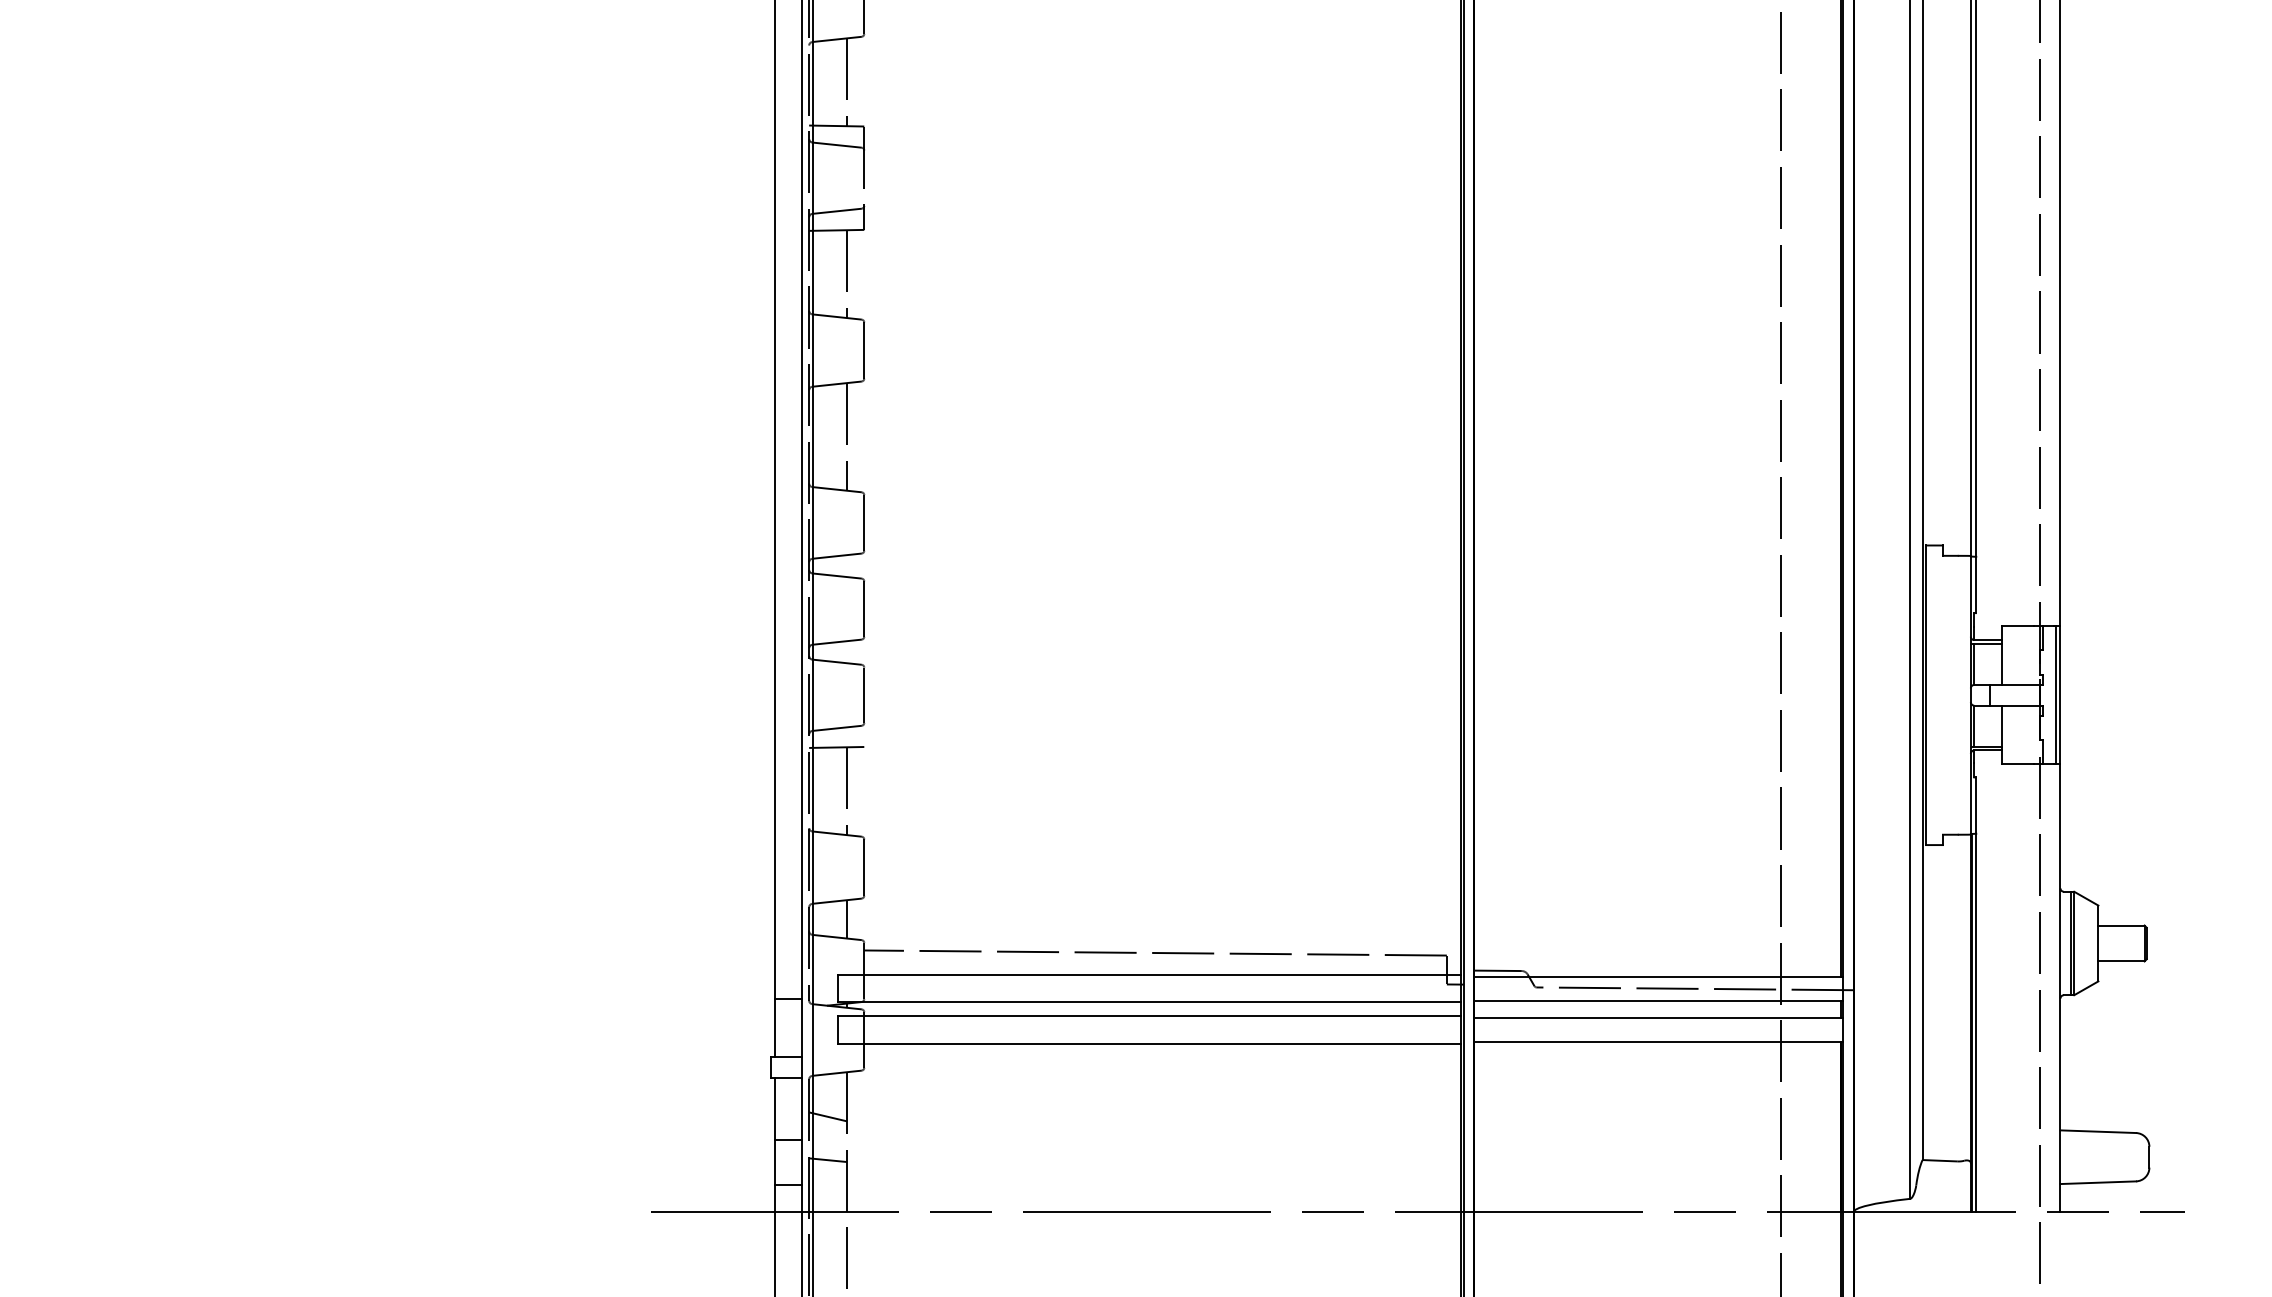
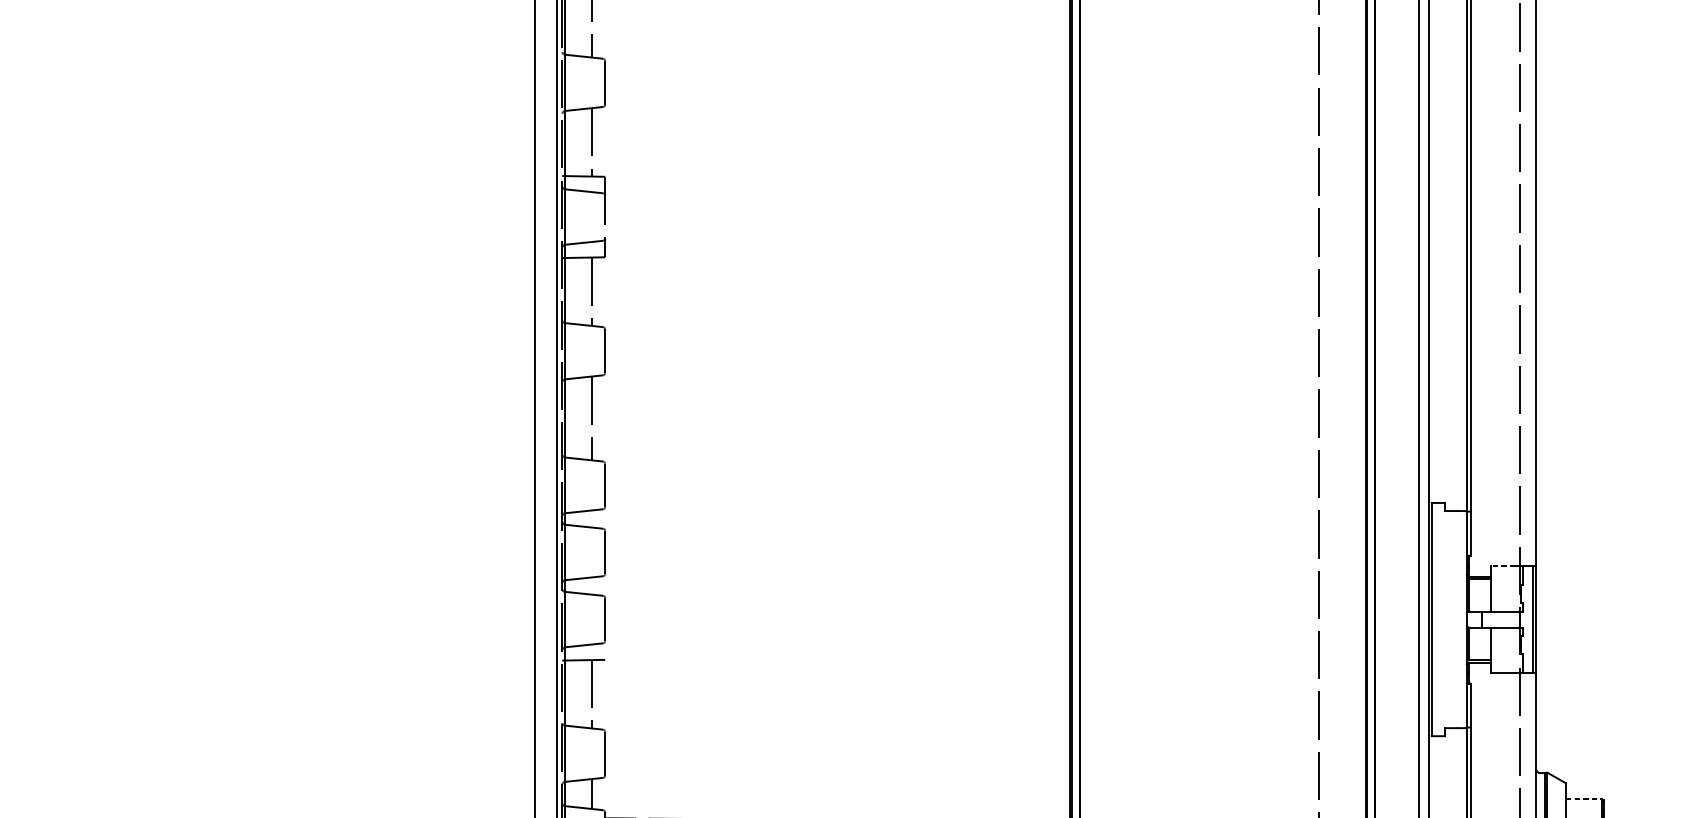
line: (2017, 626) -> (1502, 566), solid -> dashed
line: (2121, 925) -> (1583, 798), solid -> dashed

